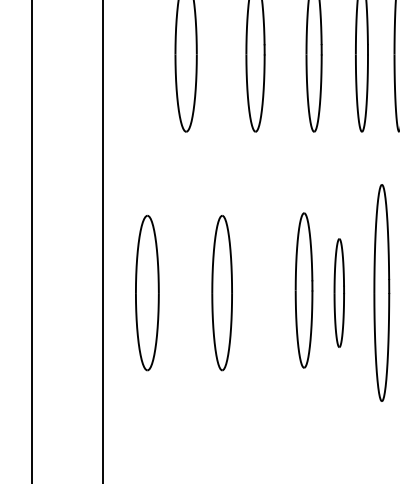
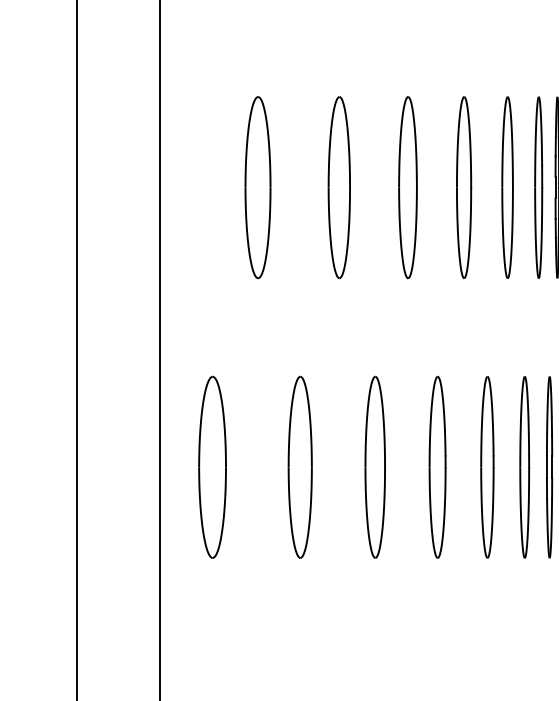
part: (303, 289) -> (374, 466), moved
part: (339, 293) -> (437, 467), size x1.43
part: (381, 293) -> (487, 467), size x0.71

